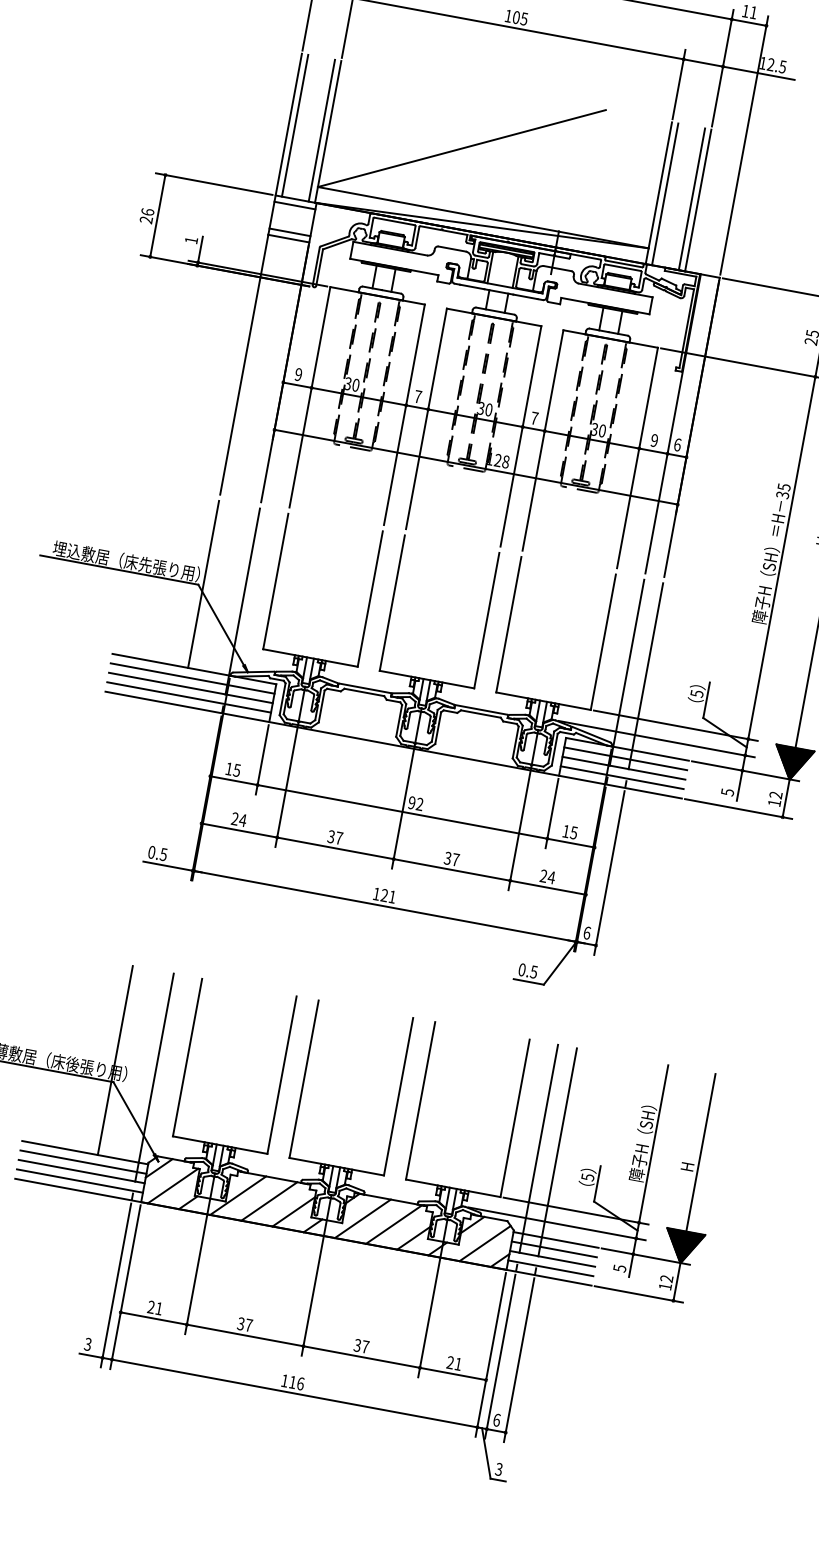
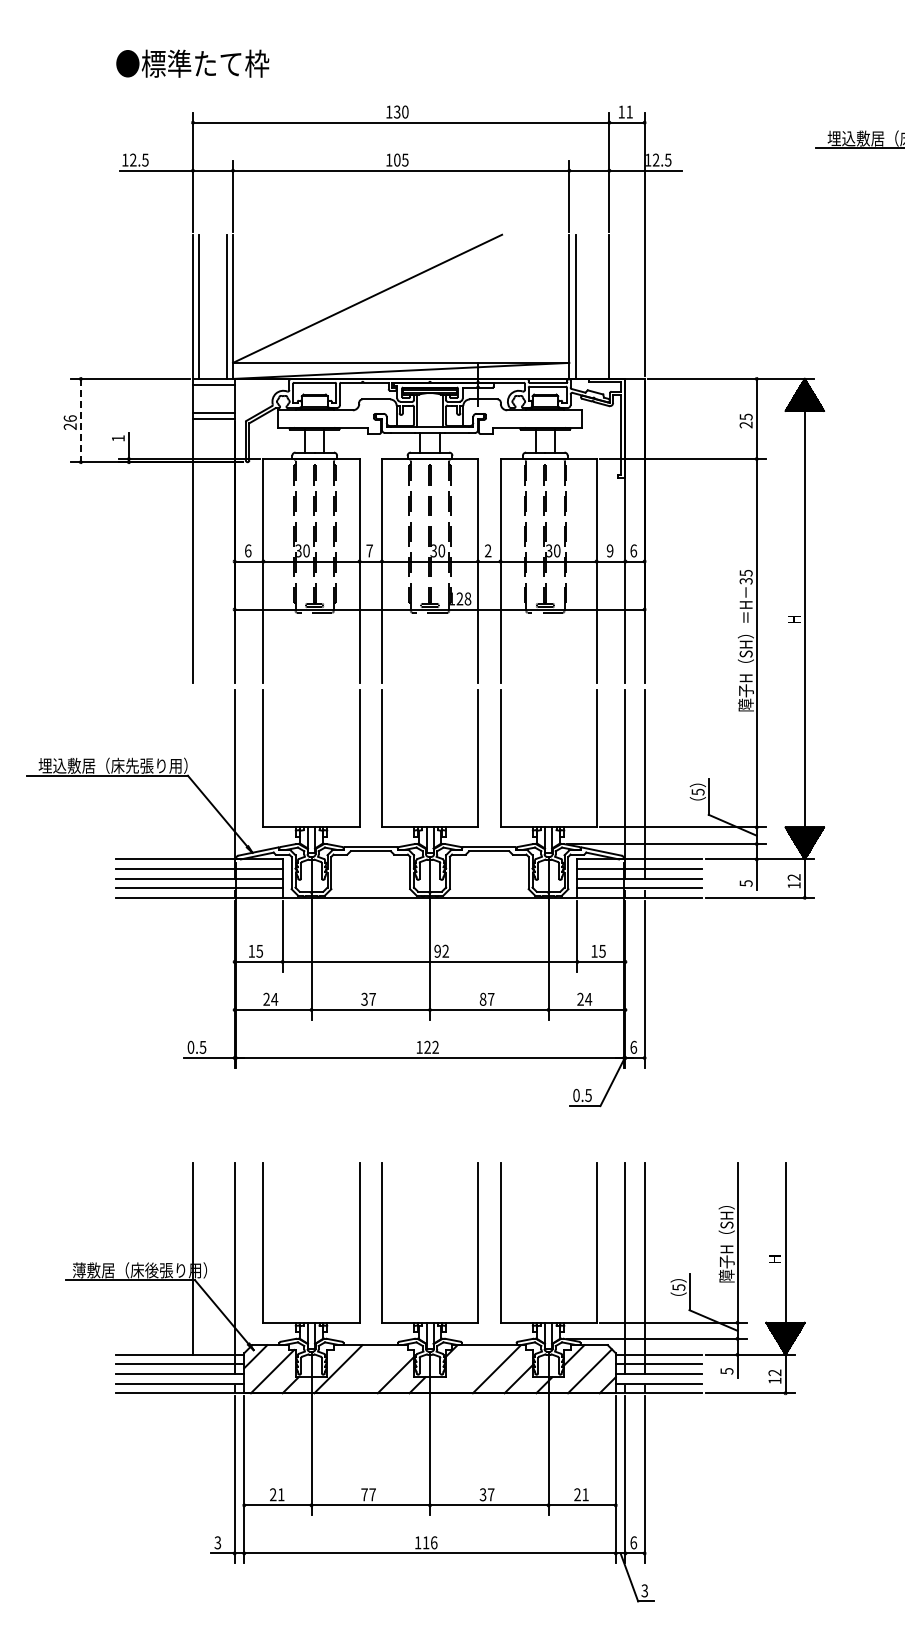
line: (692, 199) -> (603, 306), removed
line: (157, 215) -> (80, 420), solid -> dashed
text: (297, 374) -> (247, 550), 9 -> 6
text: (534, 418) -> (488, 550), 7 -> 2
line: (204, 584) -> (193, 774), removed
text: (447, 857) -> (482, 998), 37 -> 87
text: (392, 896) -> (435, 1046), 121 -> 122
line: (269, 1201) -> (370, 1369), removed
line: (363, 1219) -> (465, 1369), removed
text: (240, 1323) -> (364, 1494), 37 -> 77

